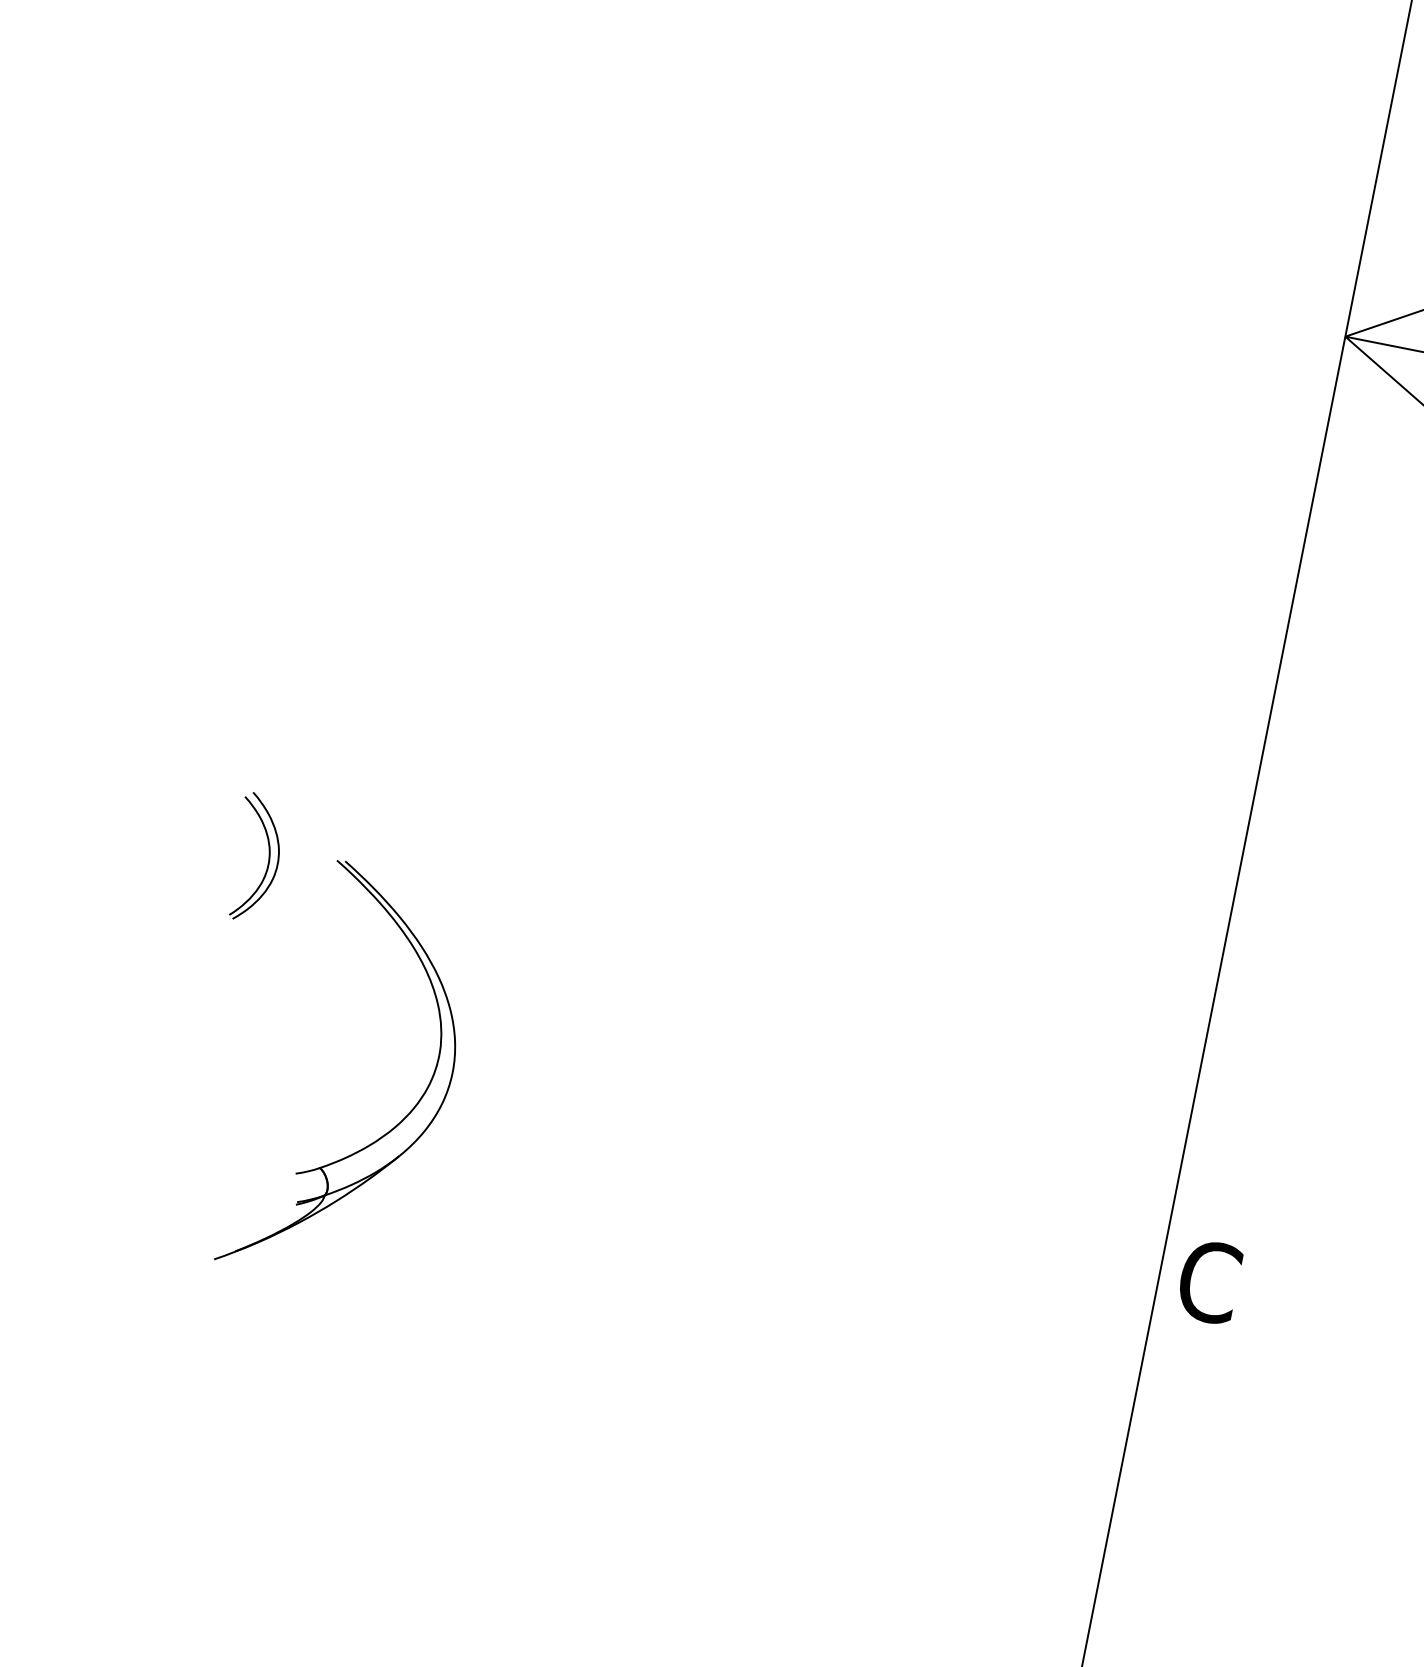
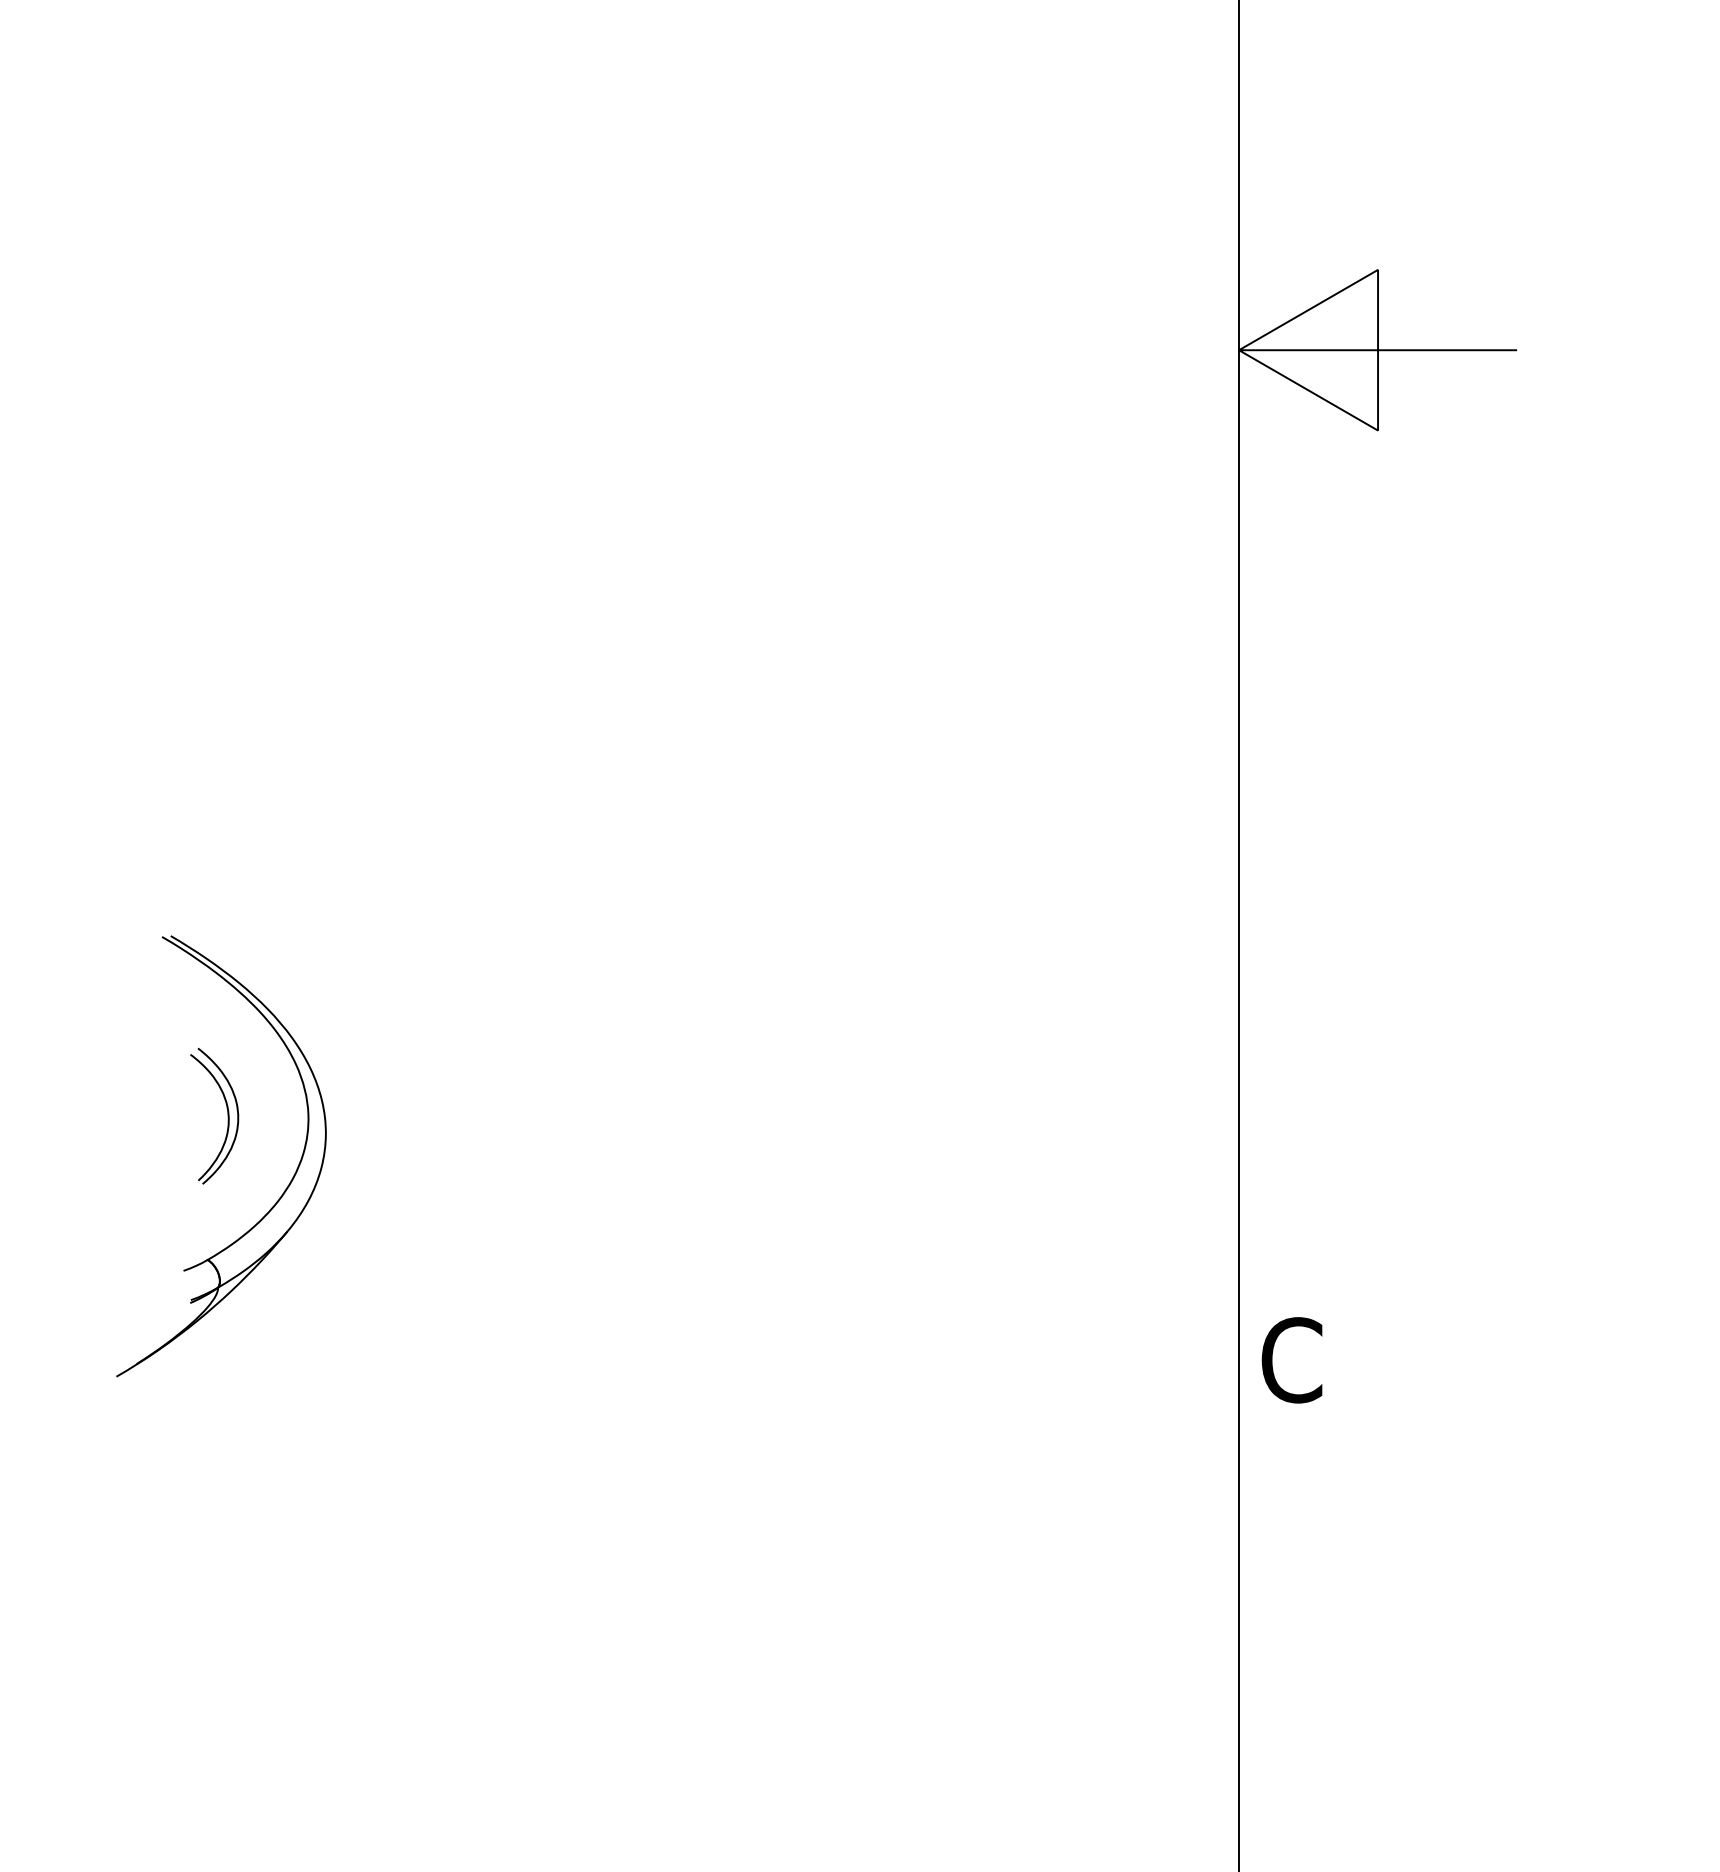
part: (393, 1127) -> (275, 1202), moved

